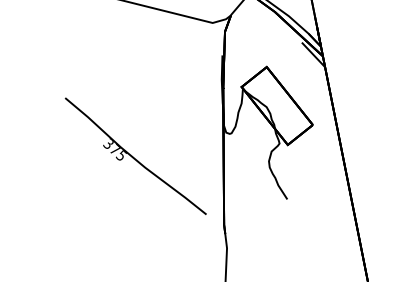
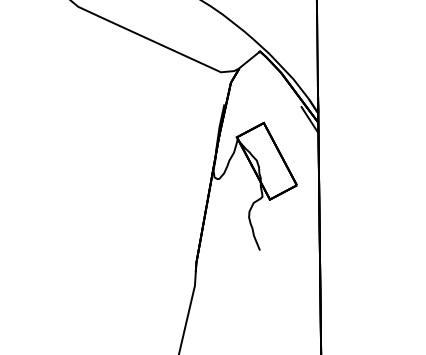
part: (135, 156) -> (125, 183), removed

